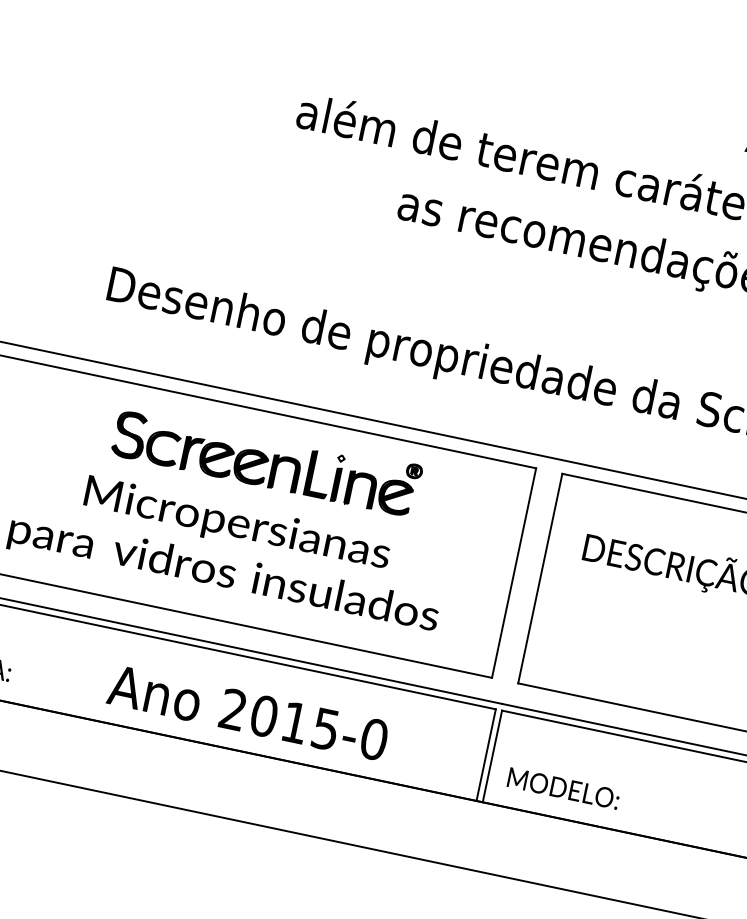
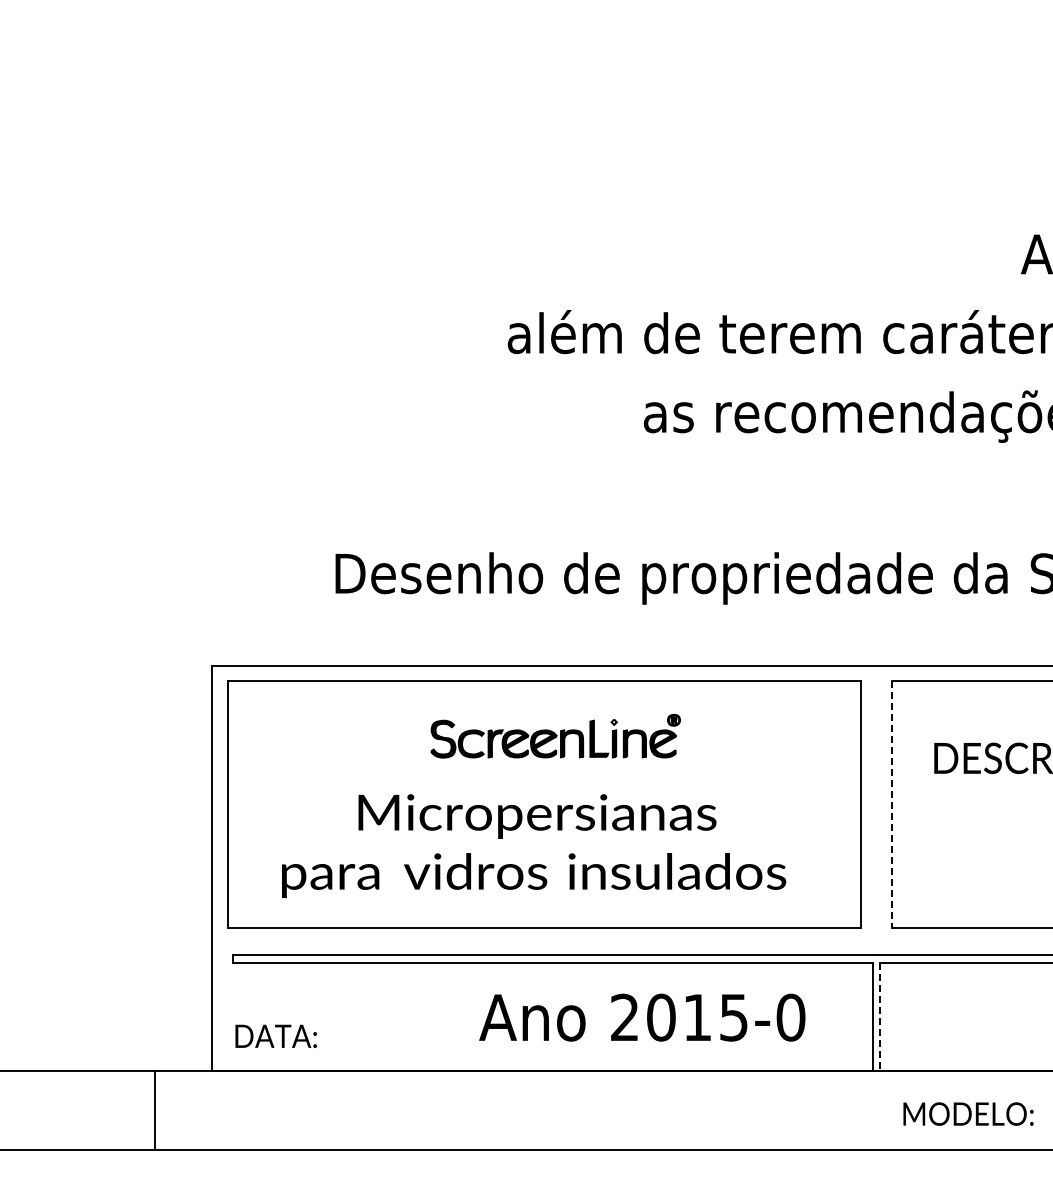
part: (267, 459) -> (555, 735), size x0.7
line: (540, 579) -> (892, 805), solid -> dashed
text: (248, 712) -> (642, 1017), moved
line: (492, 757) -> (880, 1017), solid -> dashed
text: (563, 788) -> (968, 1113), moved

